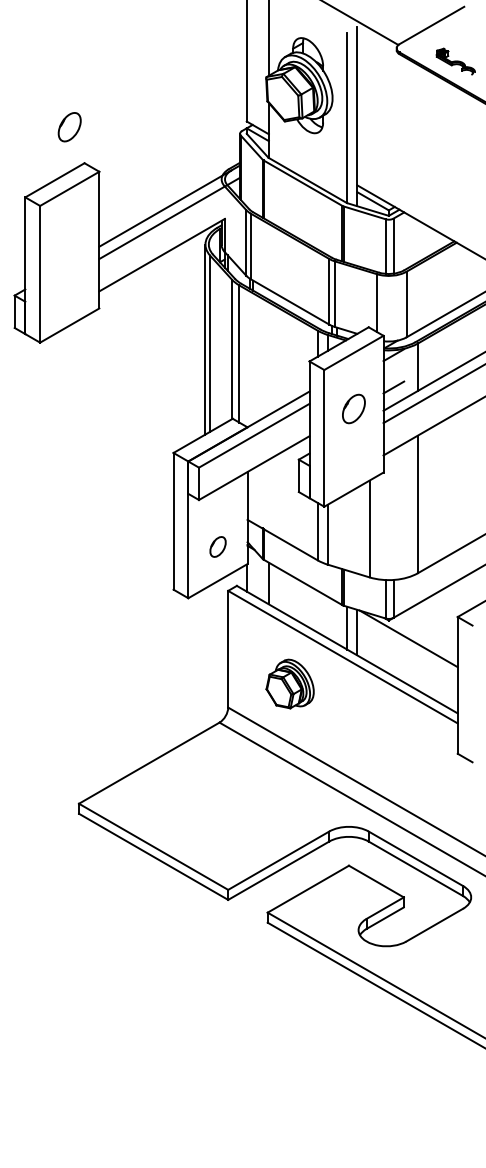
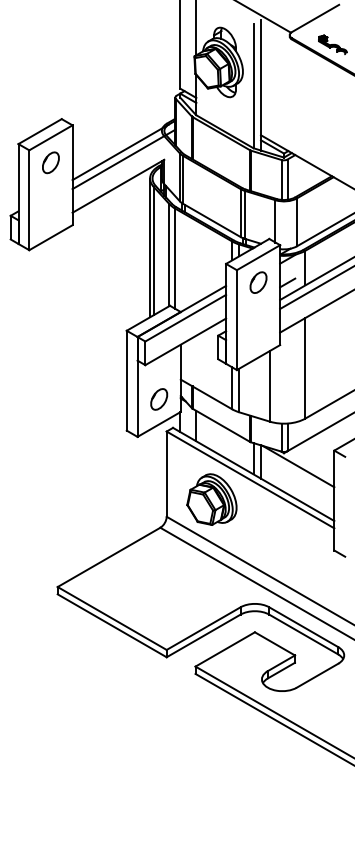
part: (69, 126) -> (50, 162), moved
part: (353, 408) -> (258, 282), moved
part: (218, 547) -> (159, 399), size x1.43
part: (289, 683) -> (211, 499), size x1.43

